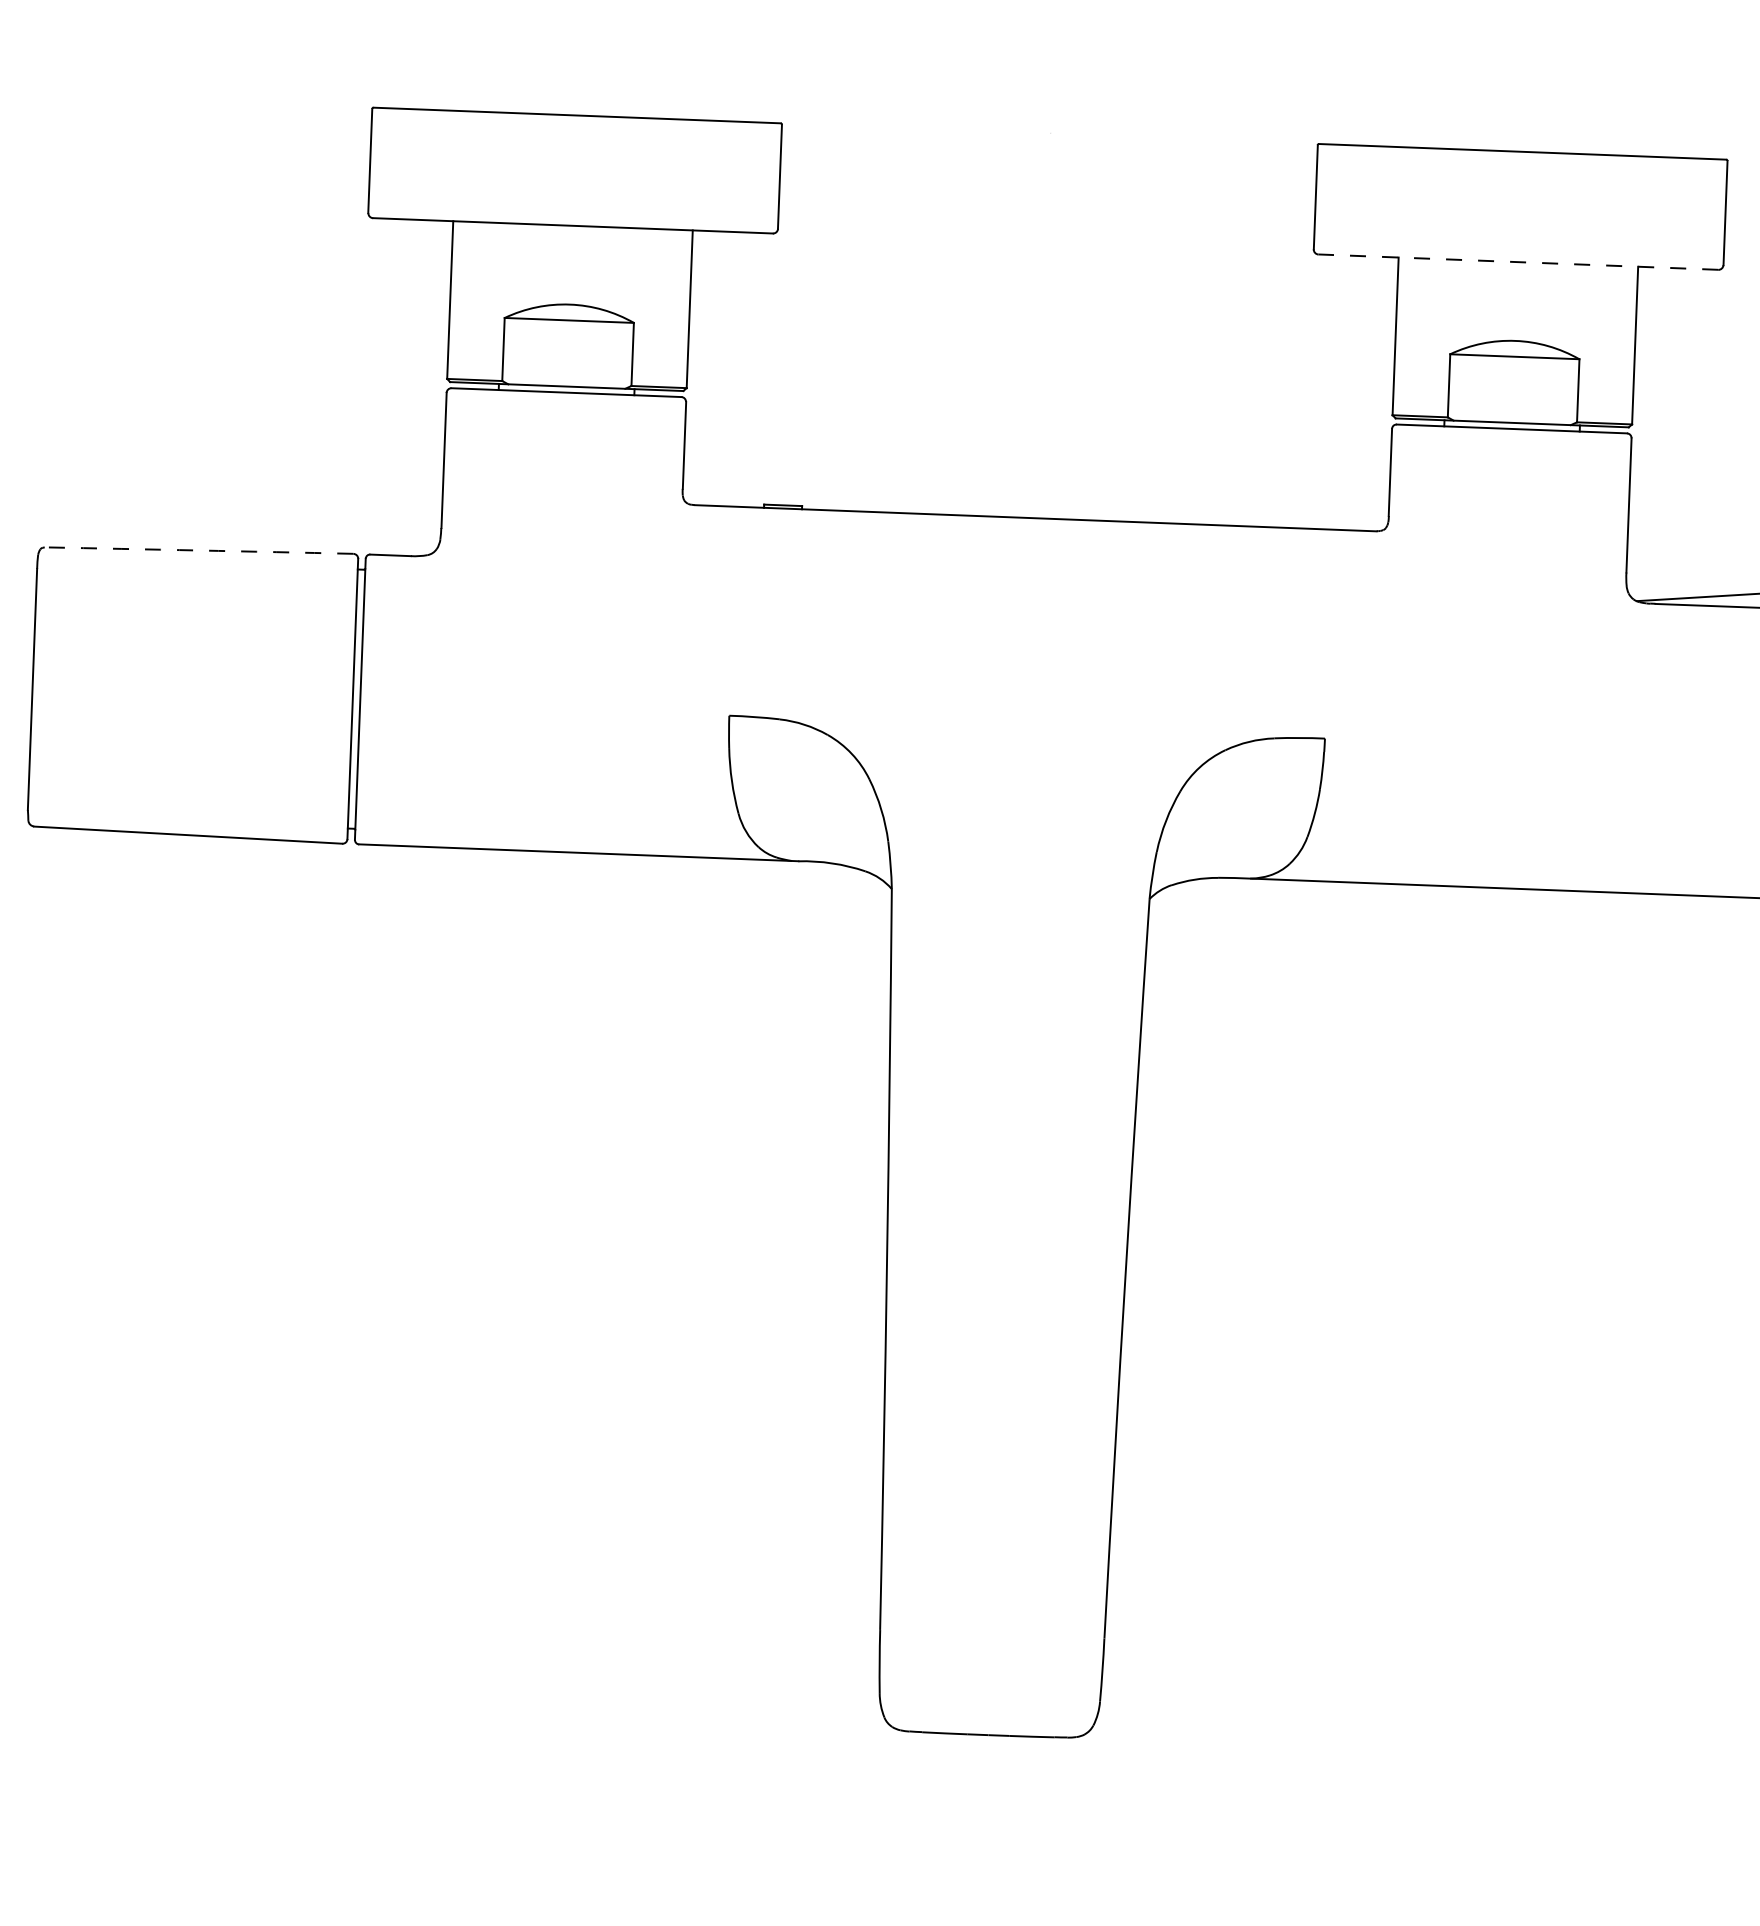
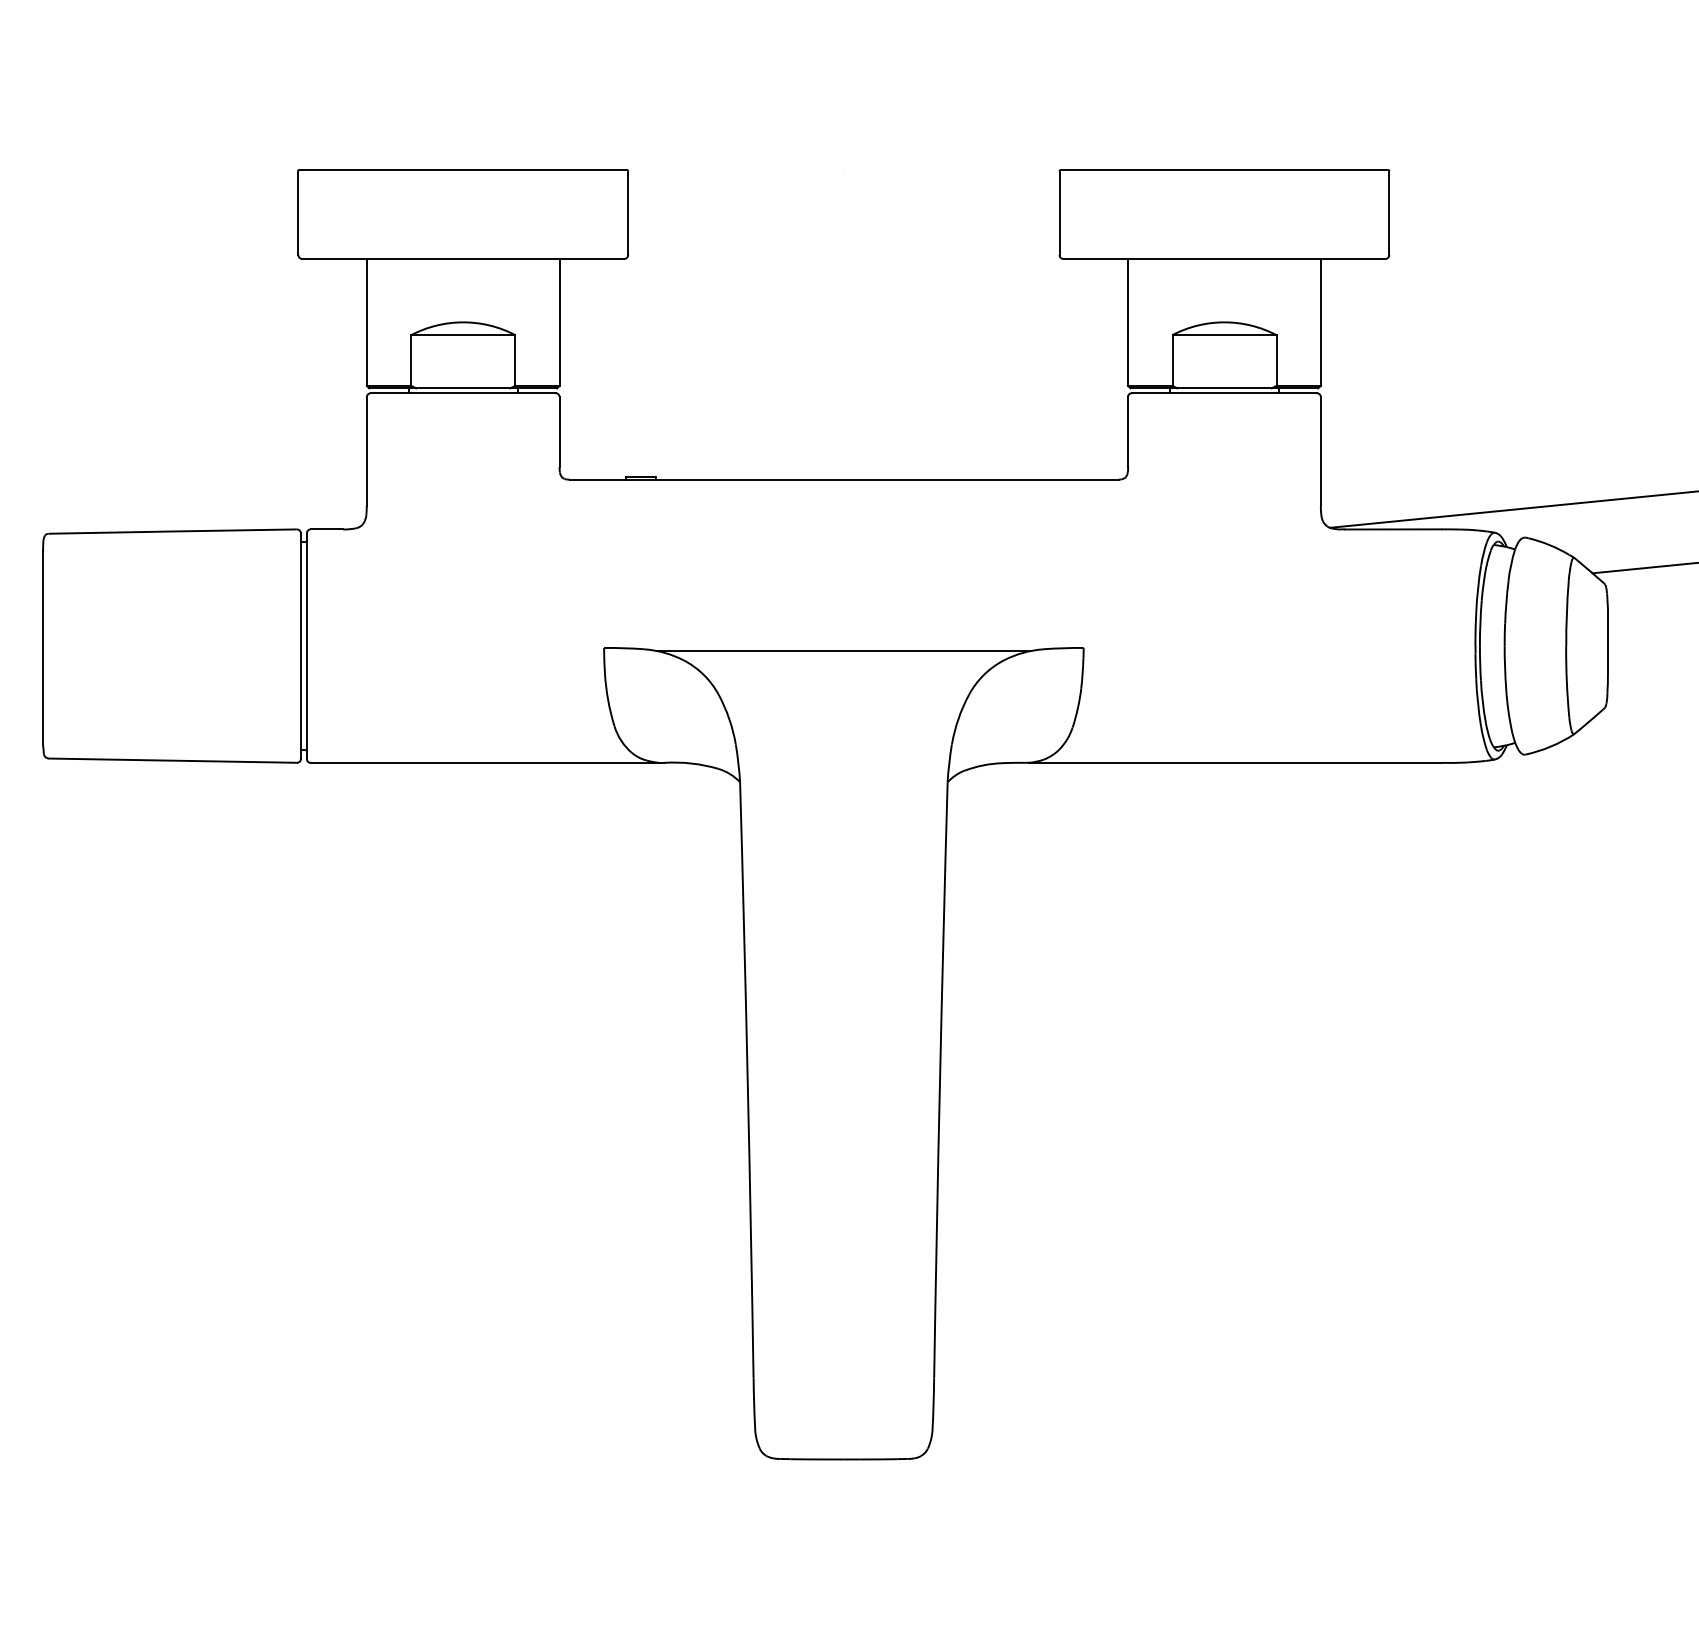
line: (1518, 261) -> (1224, 258), dashed -> solid
arc: (198, 550) -> (172, 531), dashed -> solid
line: (1026, 731) -> (843, 651), added

